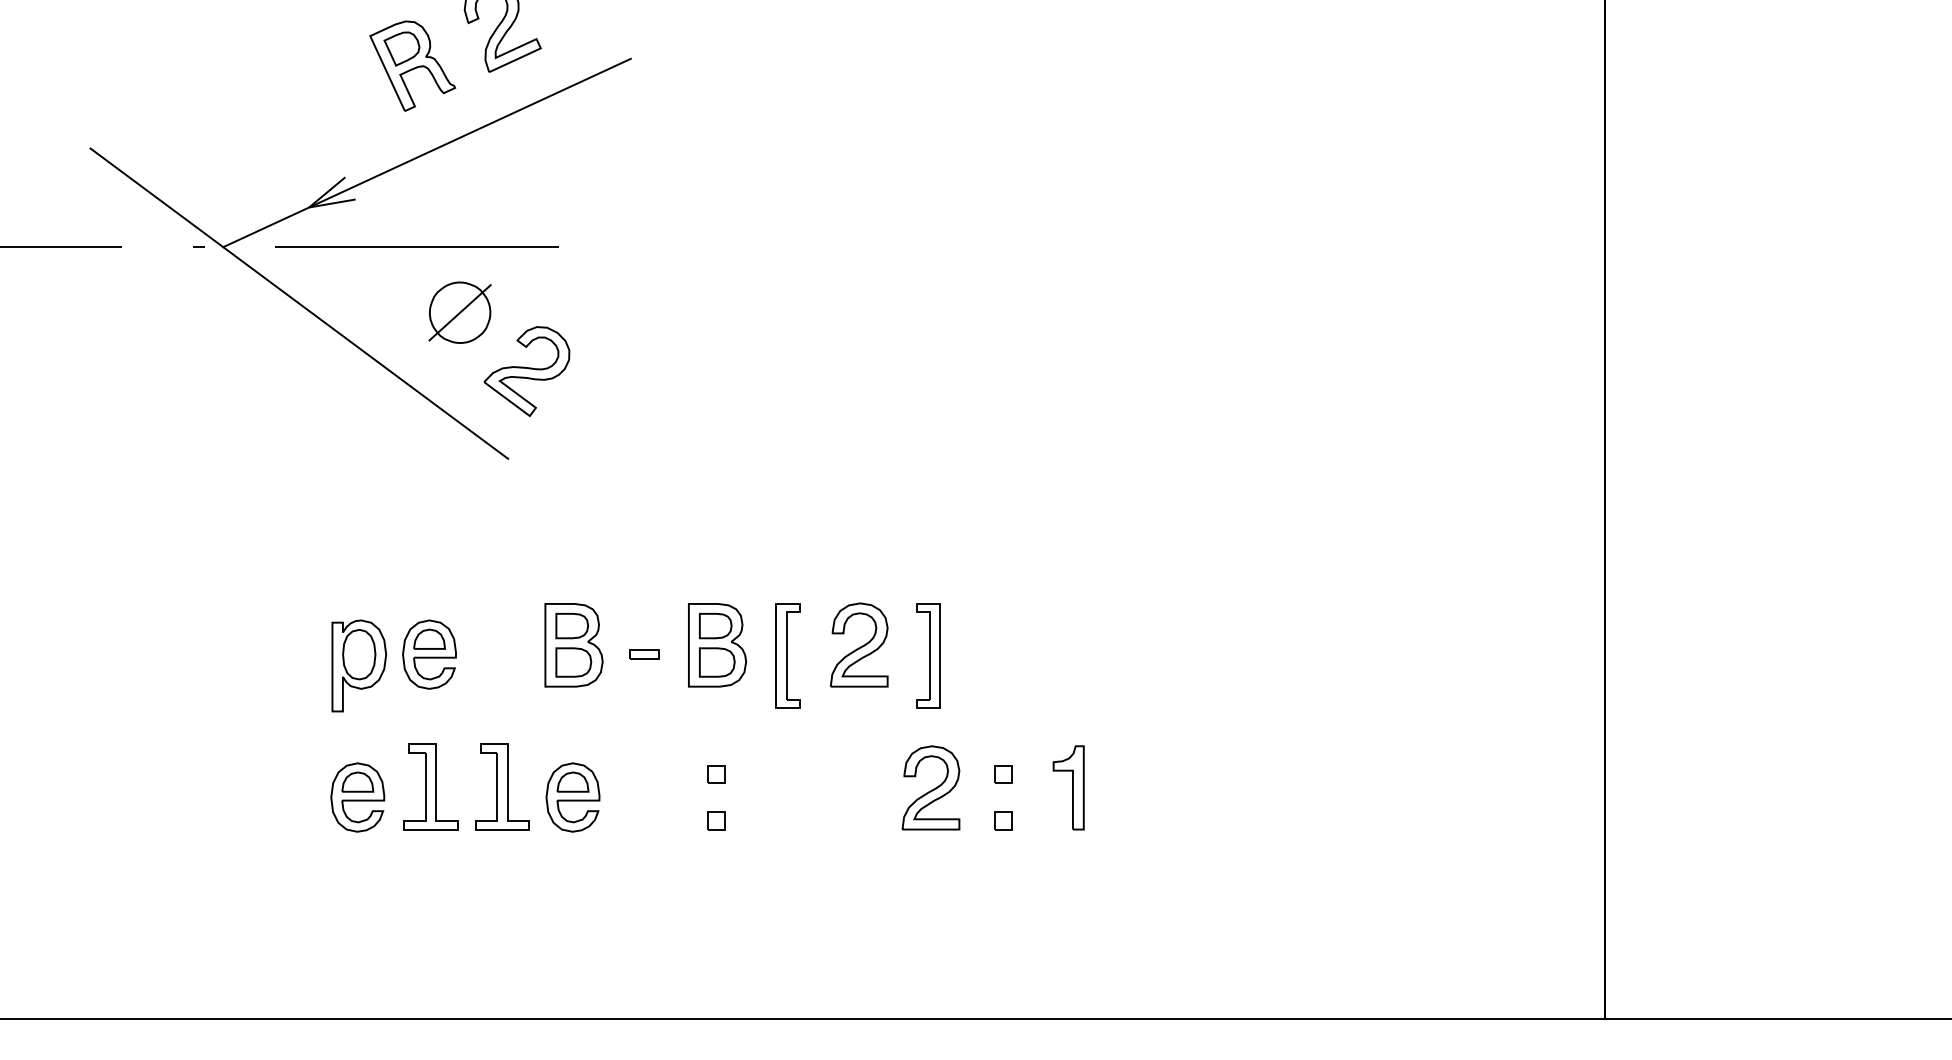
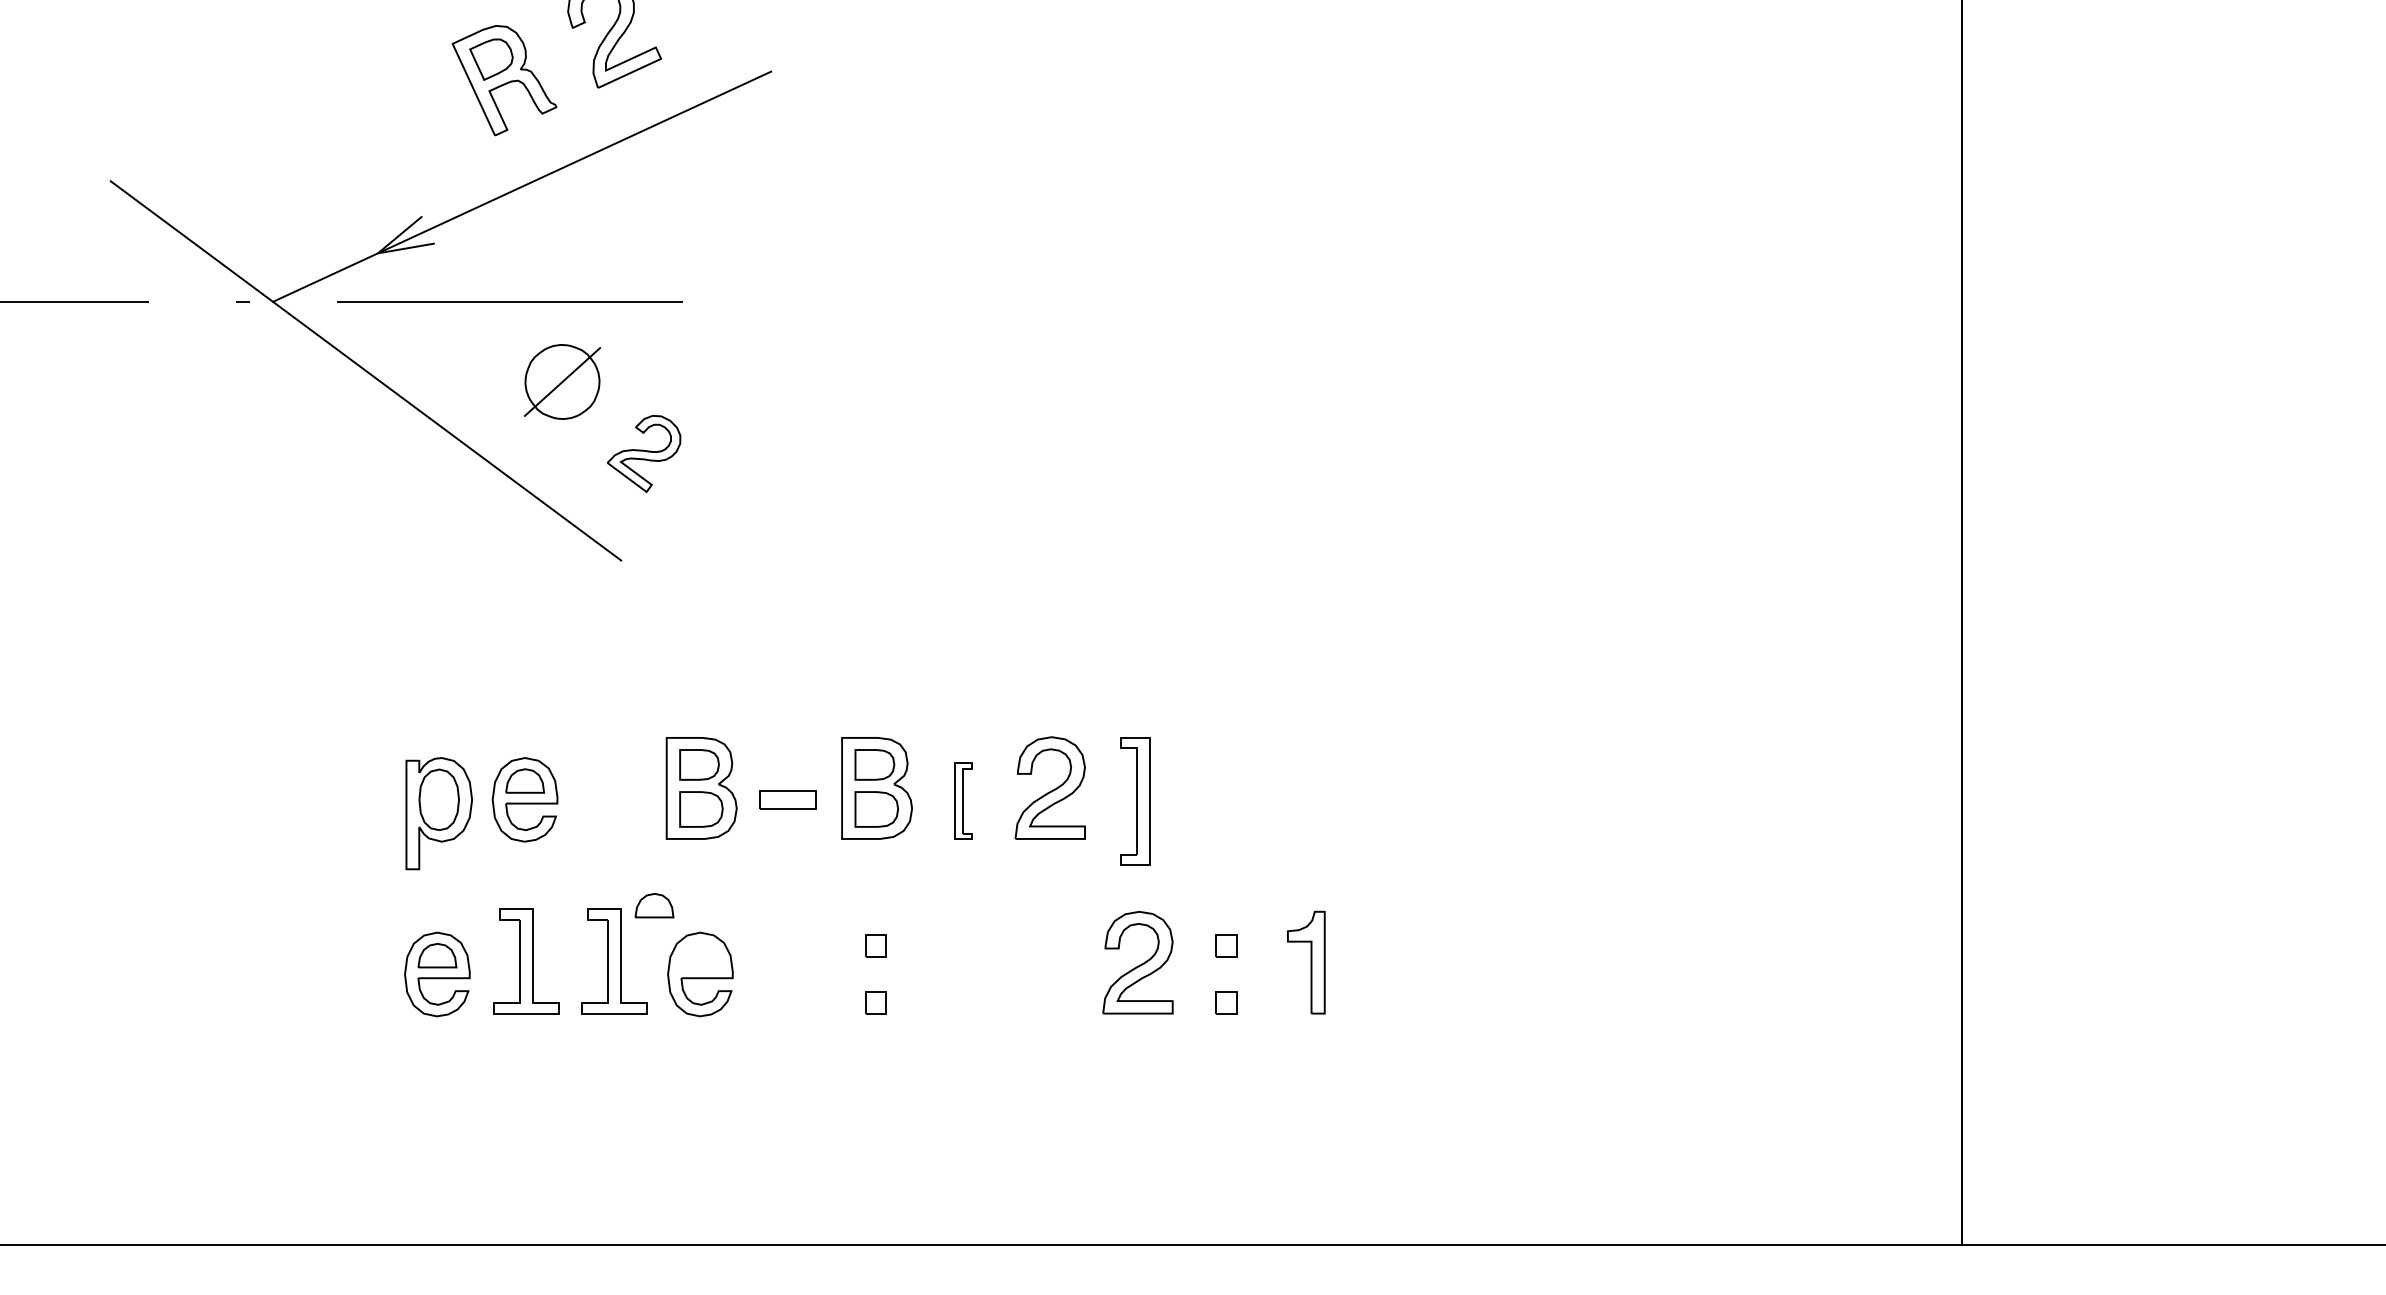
part: (526, 371) -> (643, 453), size x0.7
part: (644, 654) -> (787, 799), size x1.6
part: (788, 656) -> (963, 801), size x0.6
part: (573, 782) -> (654, 905), moved

